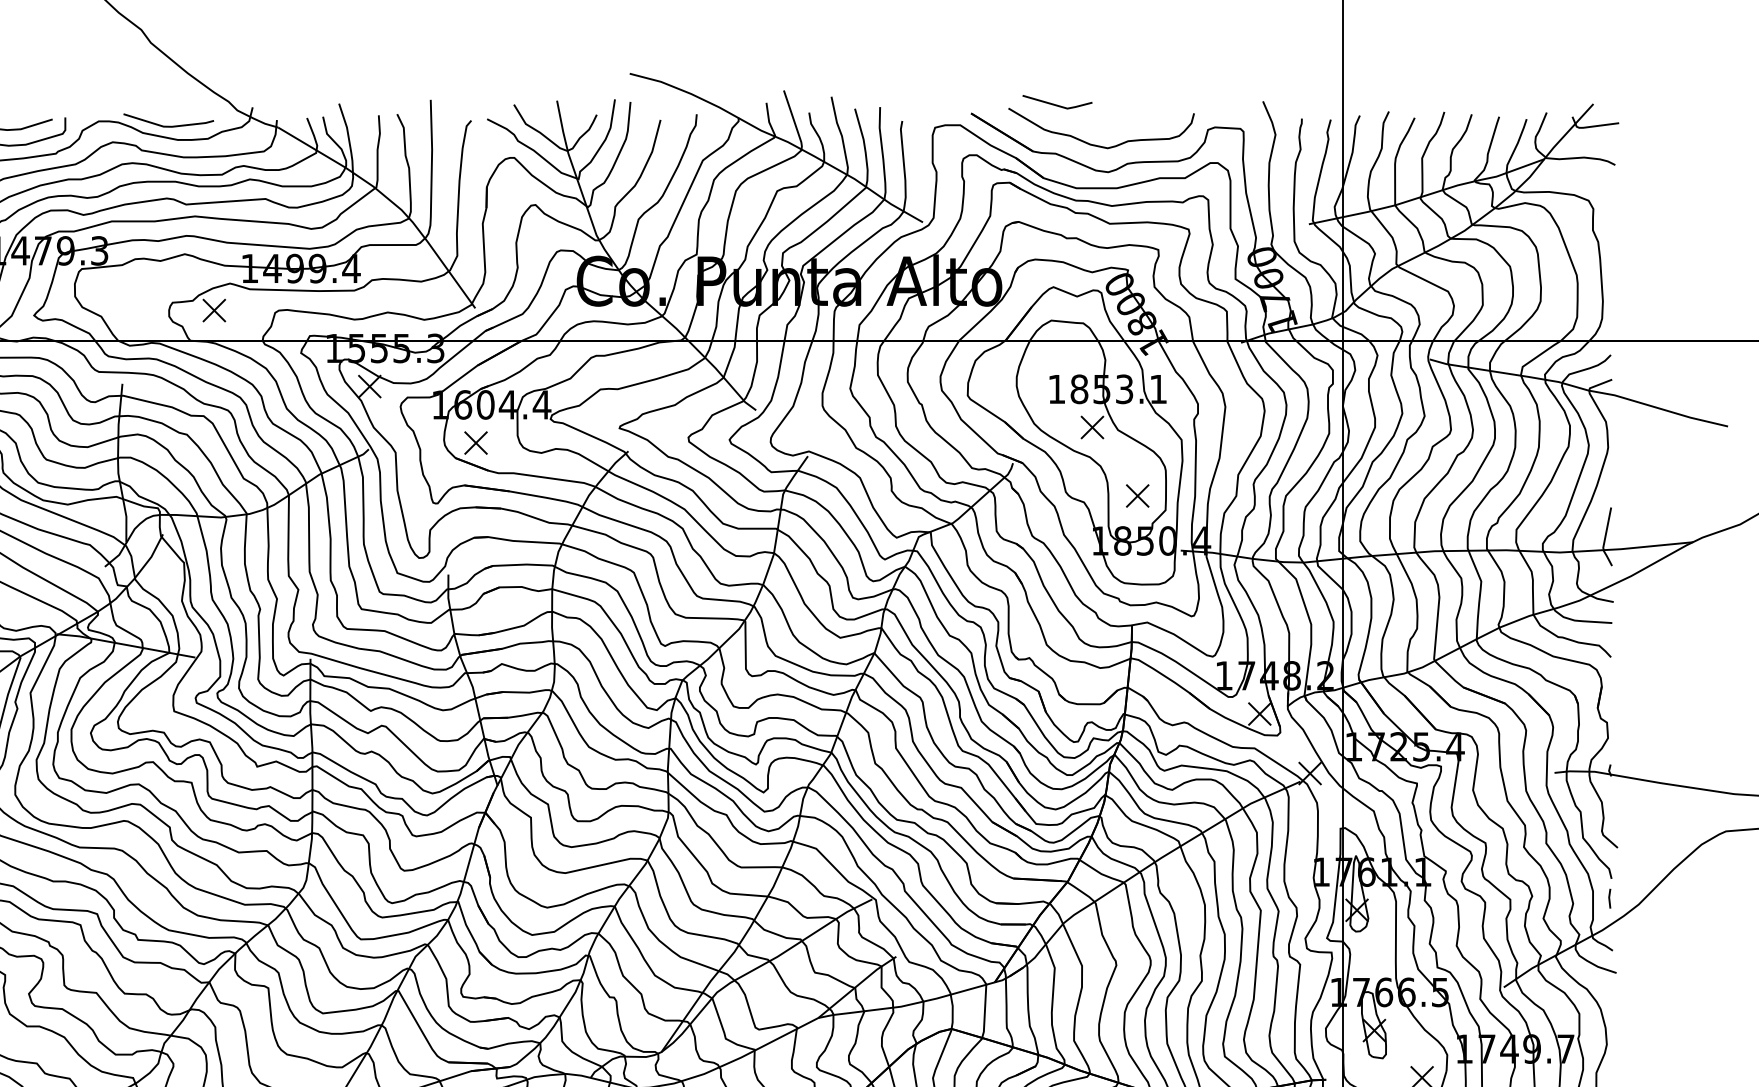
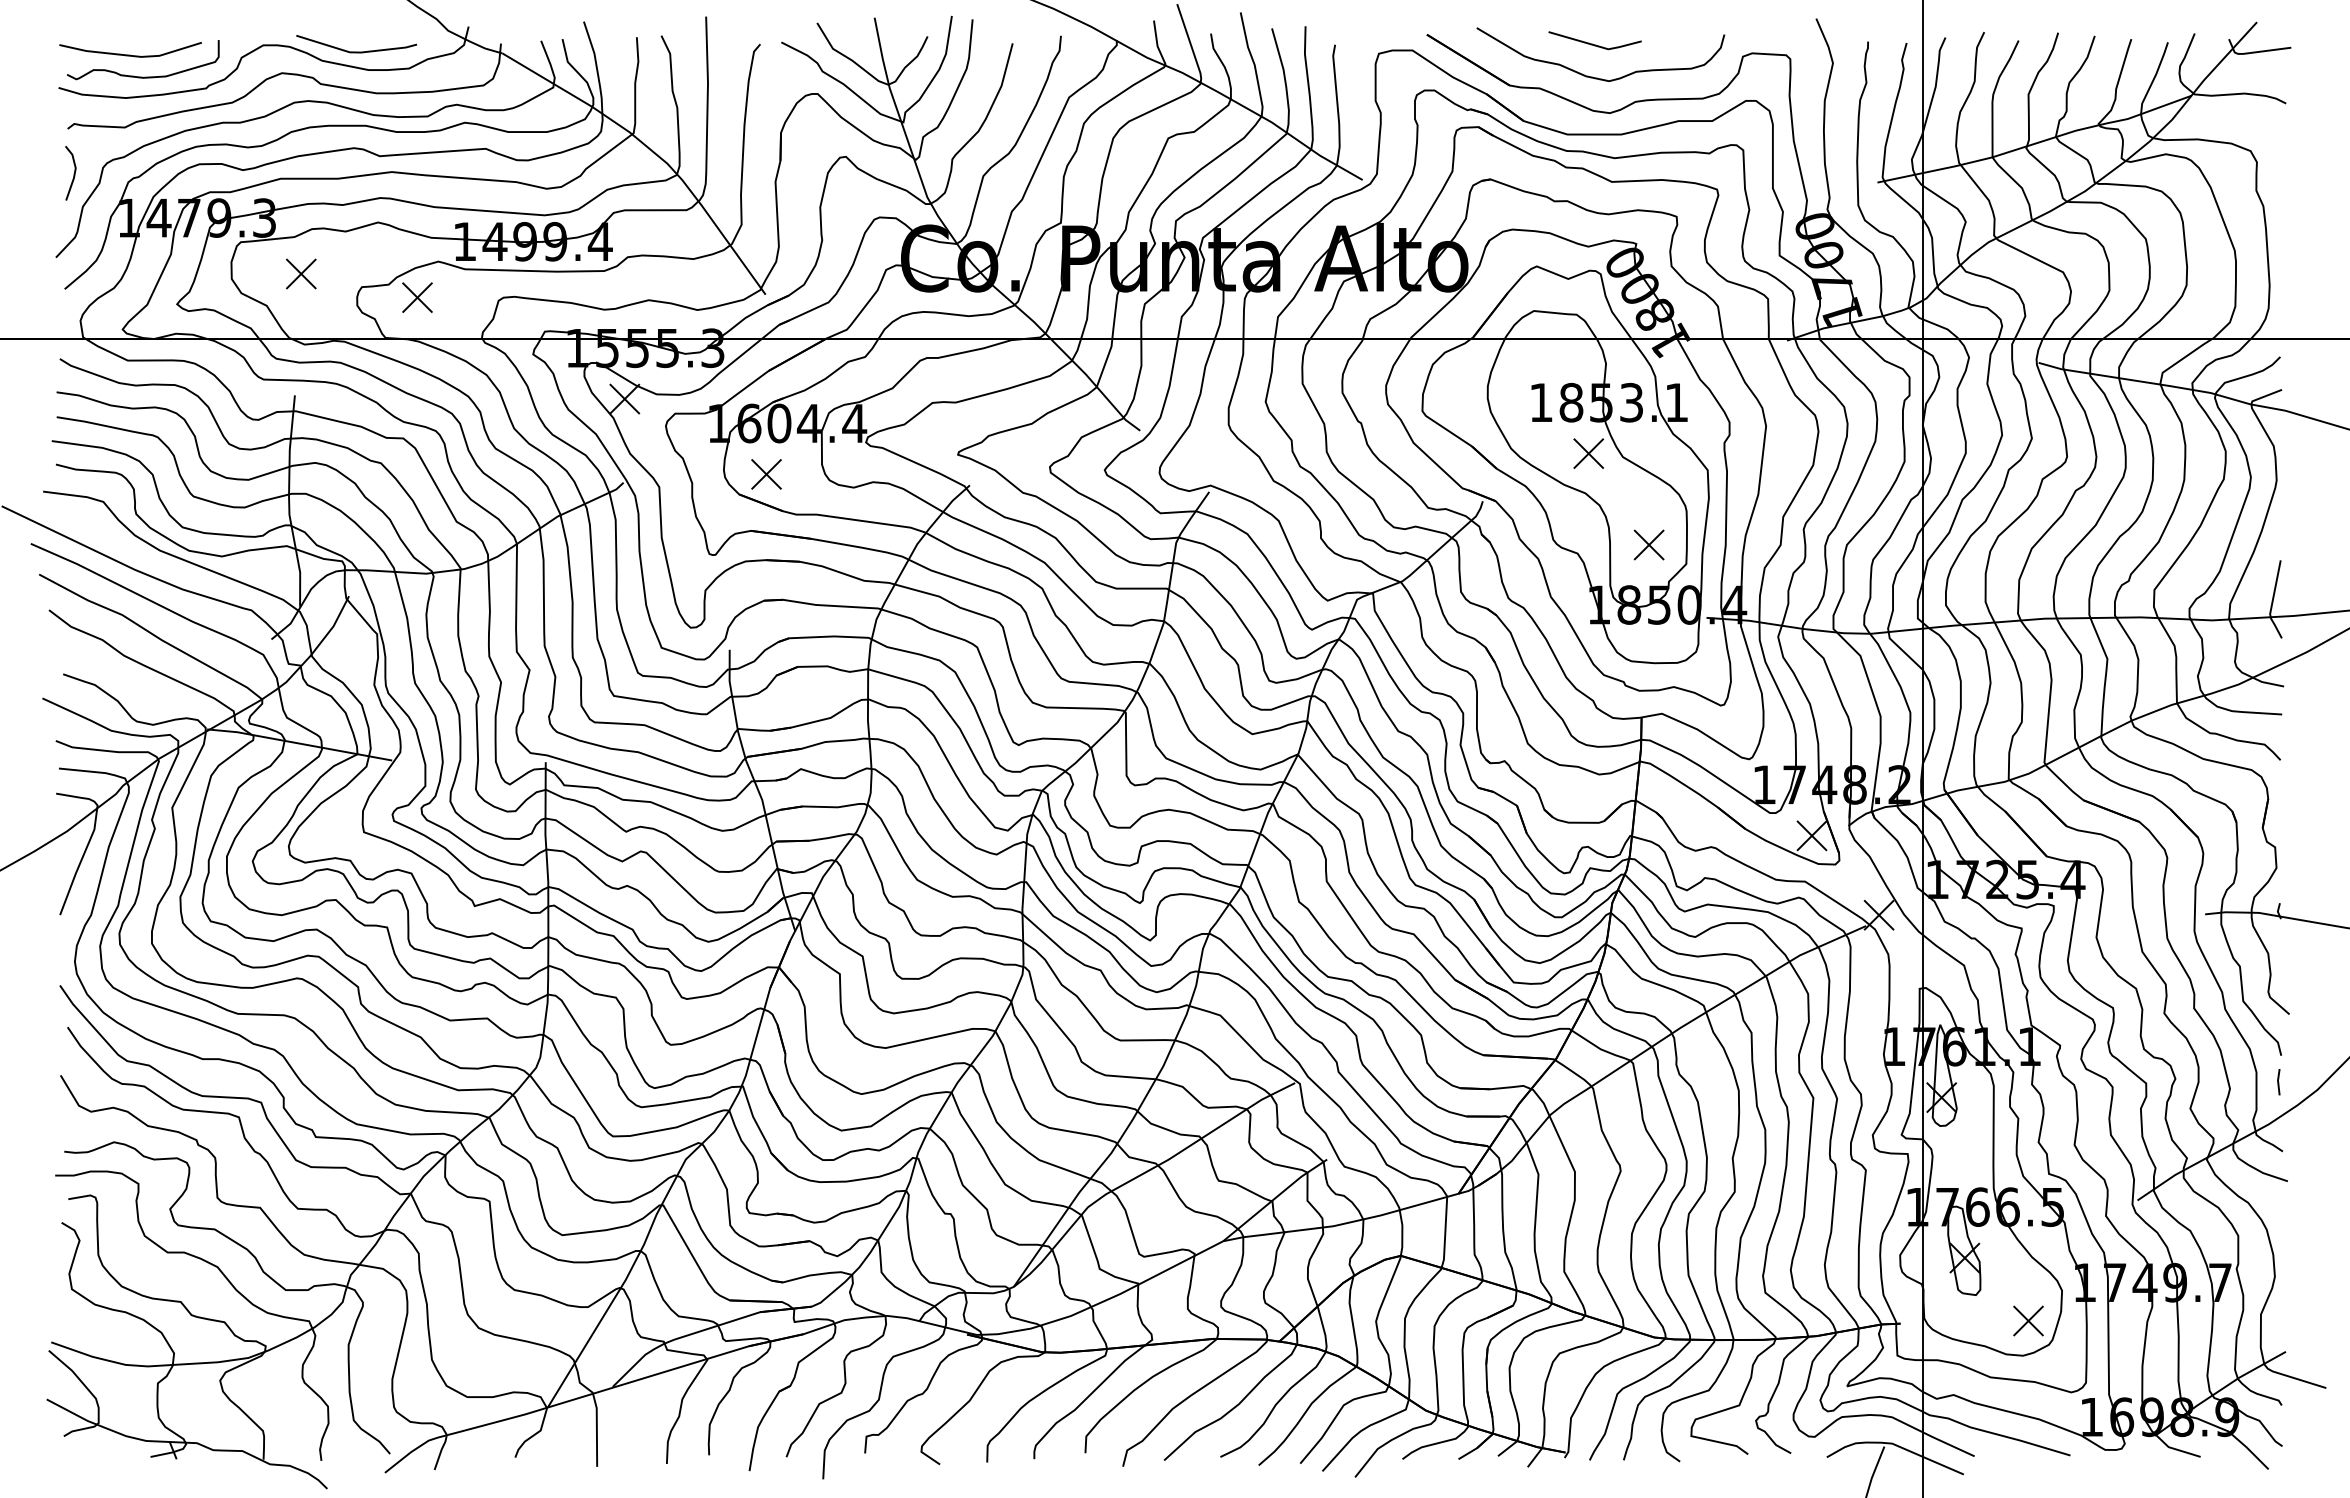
line: (1055, 104) -> (1592, 43), moved
part: (127, 292) -> (301, 273), added

